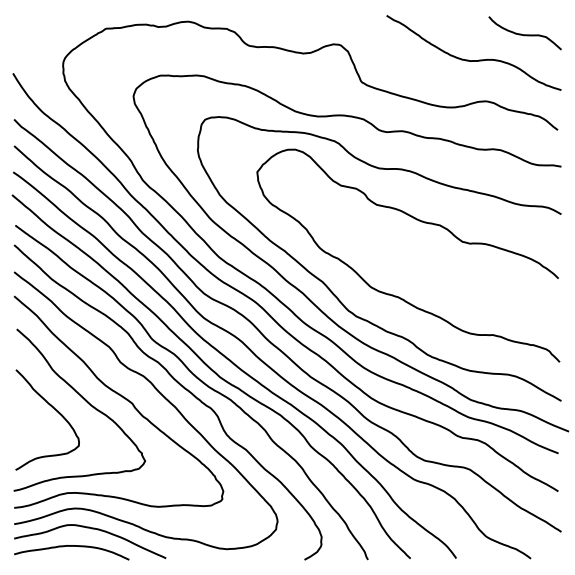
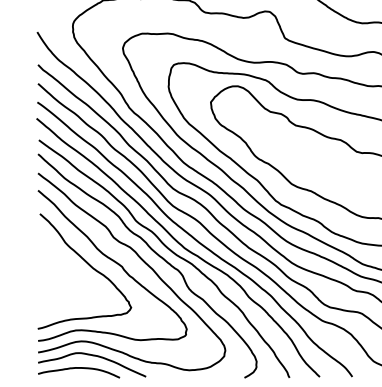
curve: (55, 410) -> (67, 271), removed

